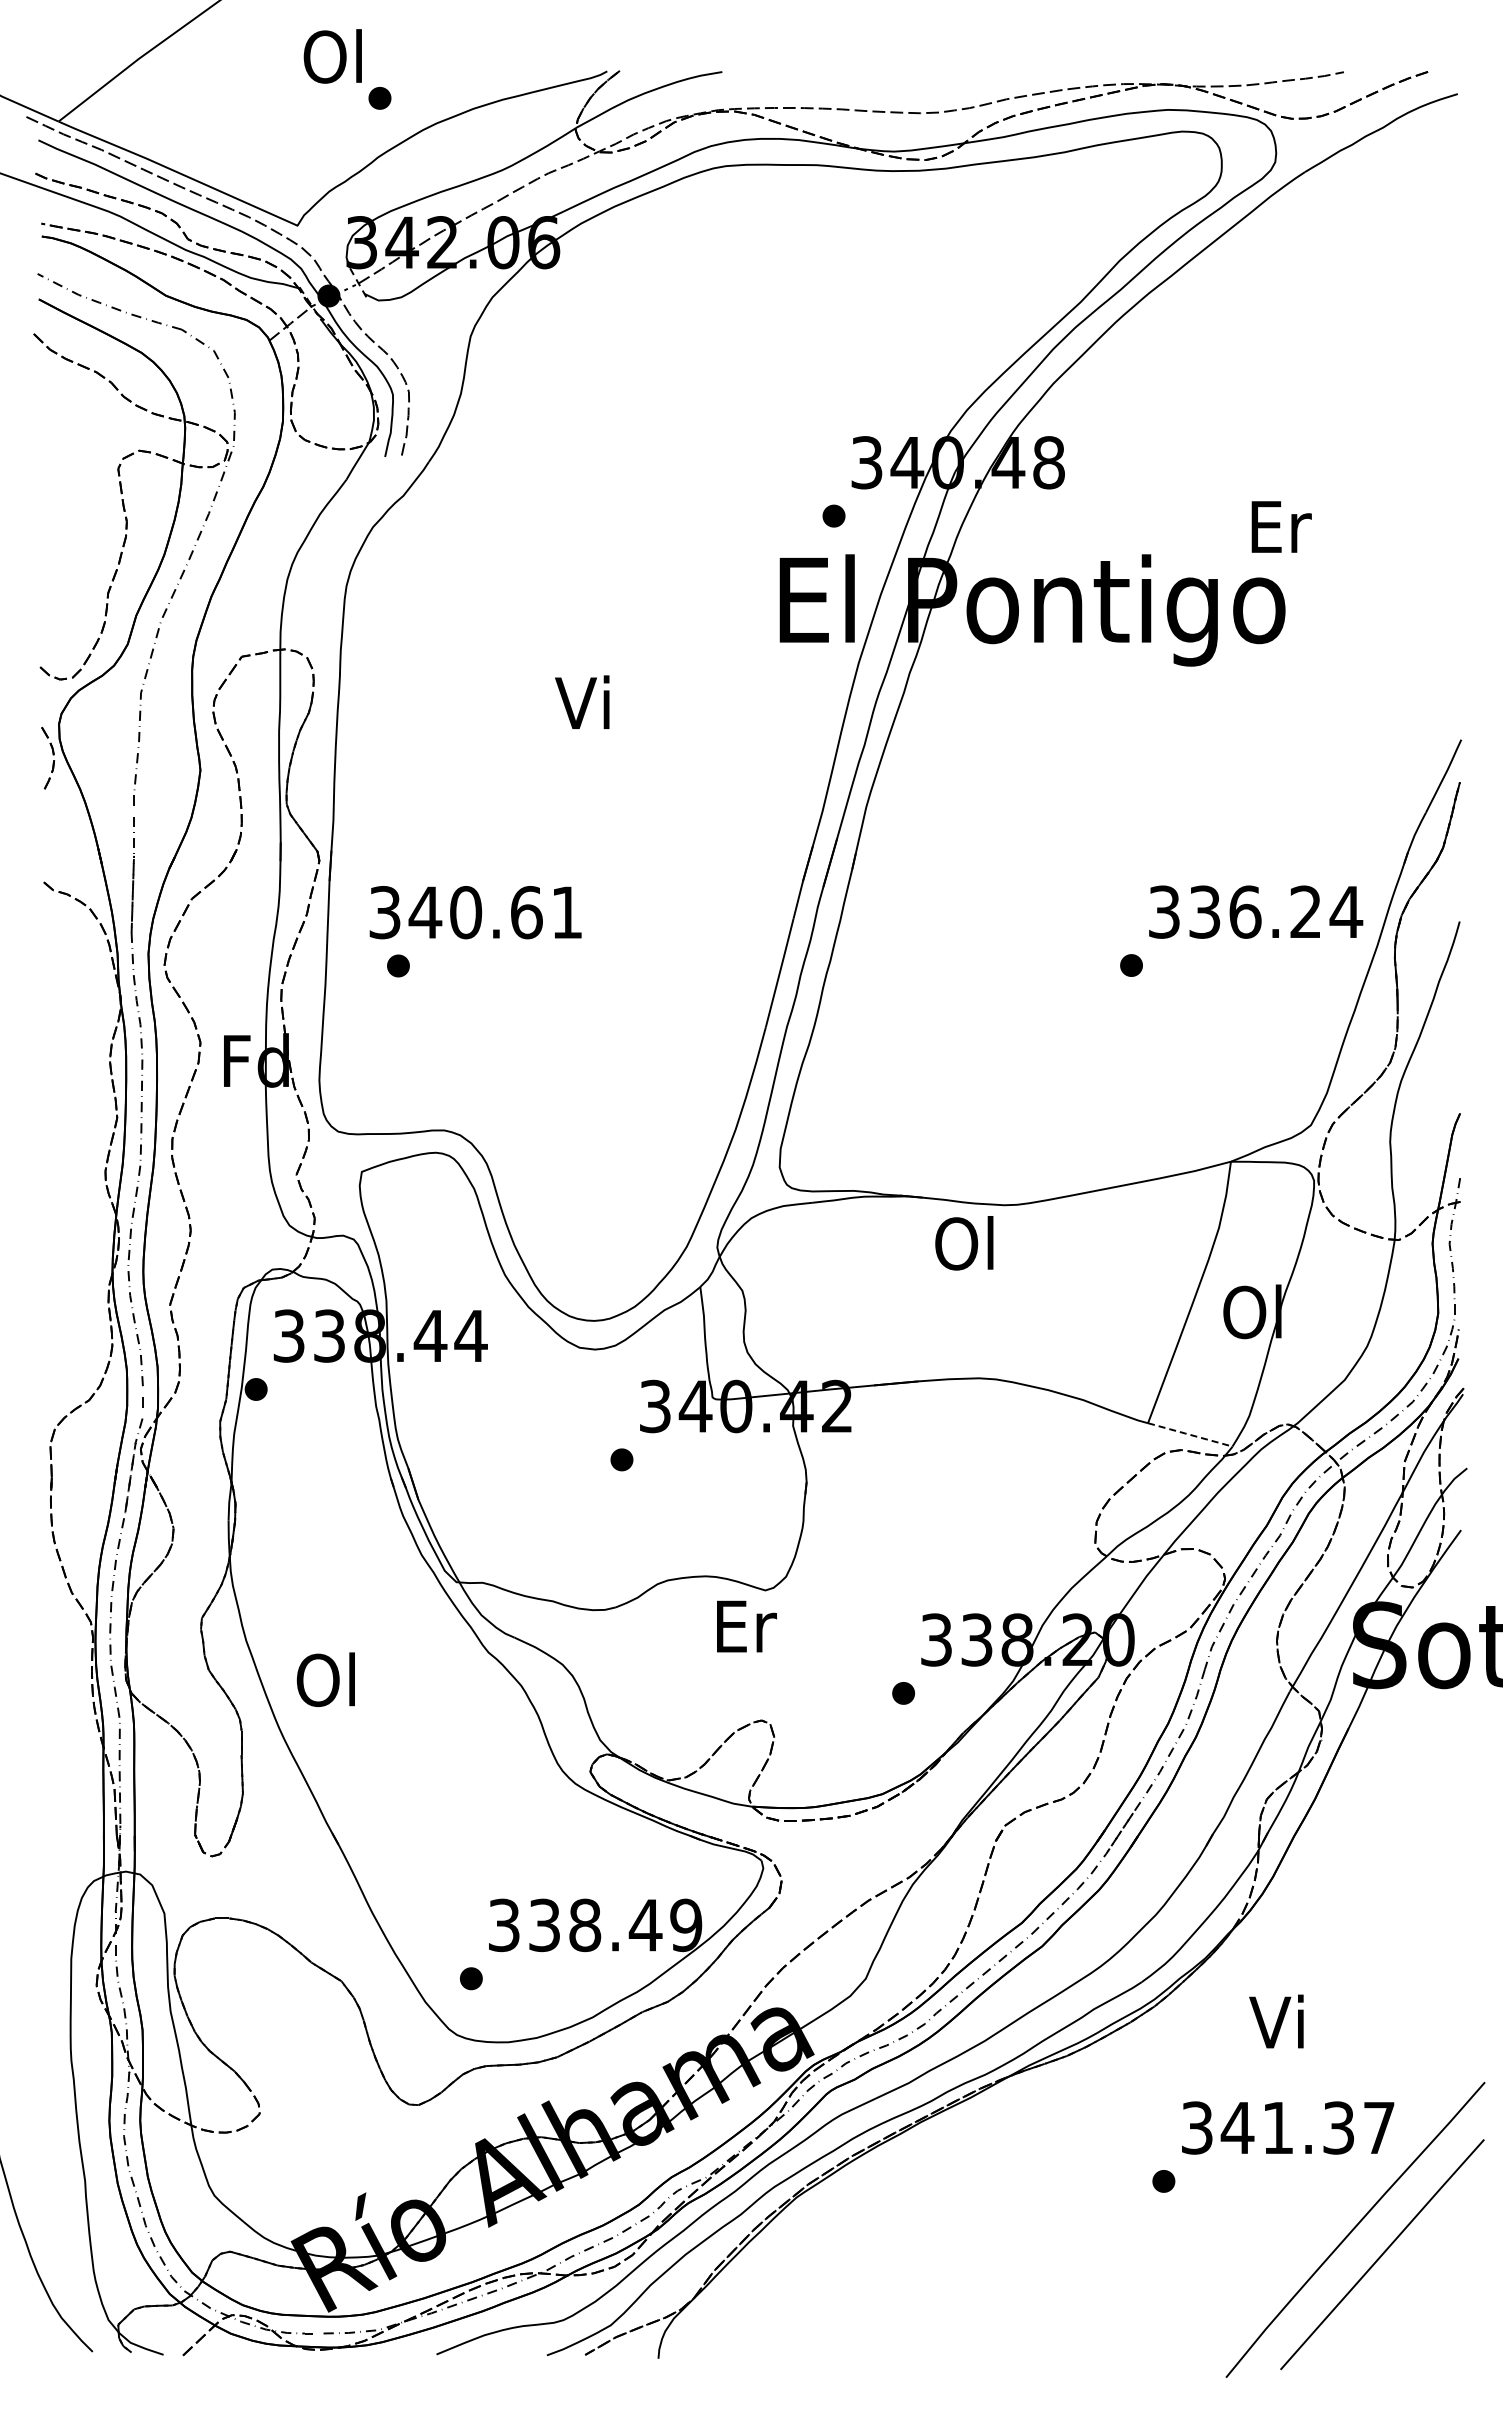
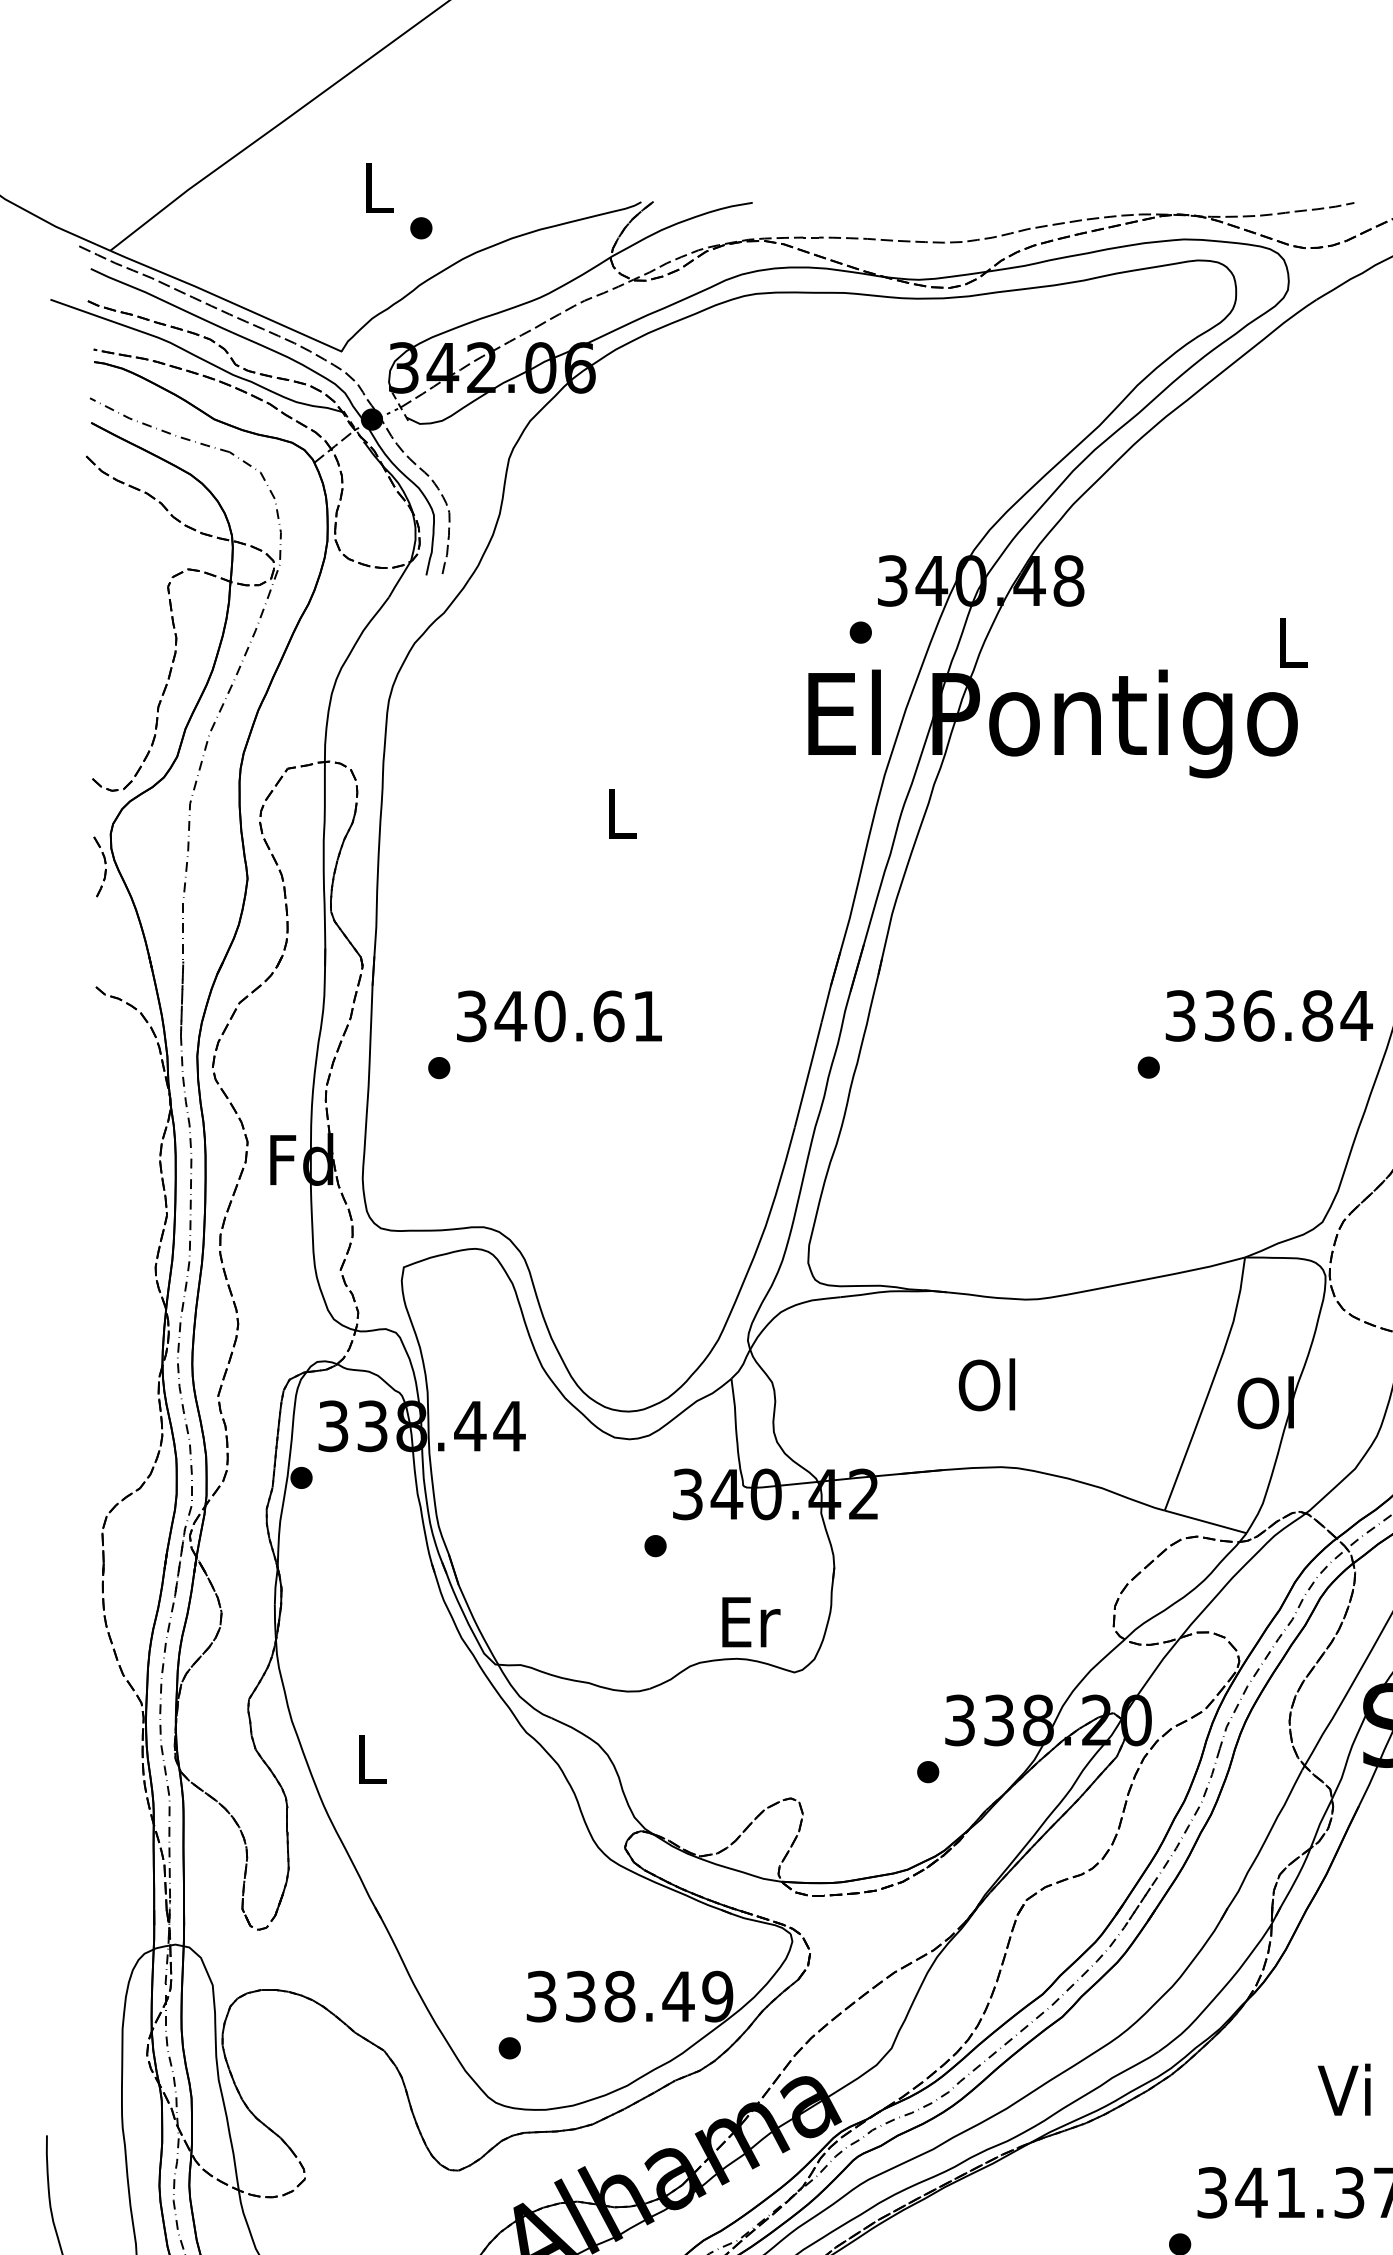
text: (332, 56) -> (375, 187), Ol -> L
text: (1281, 526) -> (1293, 642), Er -> L
text: (582, 702) -> (617, 813), Vi -> L
text: (1305, 911) -> (1317, 1015), 336.24 -> 336.84
text: (475, 912) -> (559, 1016), moved
text: (964, 1243) -> (987, 1385), moved
line: (1189, 1434) -> (1204, 1521), dashed -> solid
text: (746, 1626) -> (750, 1622), moved
text: (325, 1679) -> (368, 1758), Ol -> L
text: (1276, 2021) -> (1344, 2089), moved

